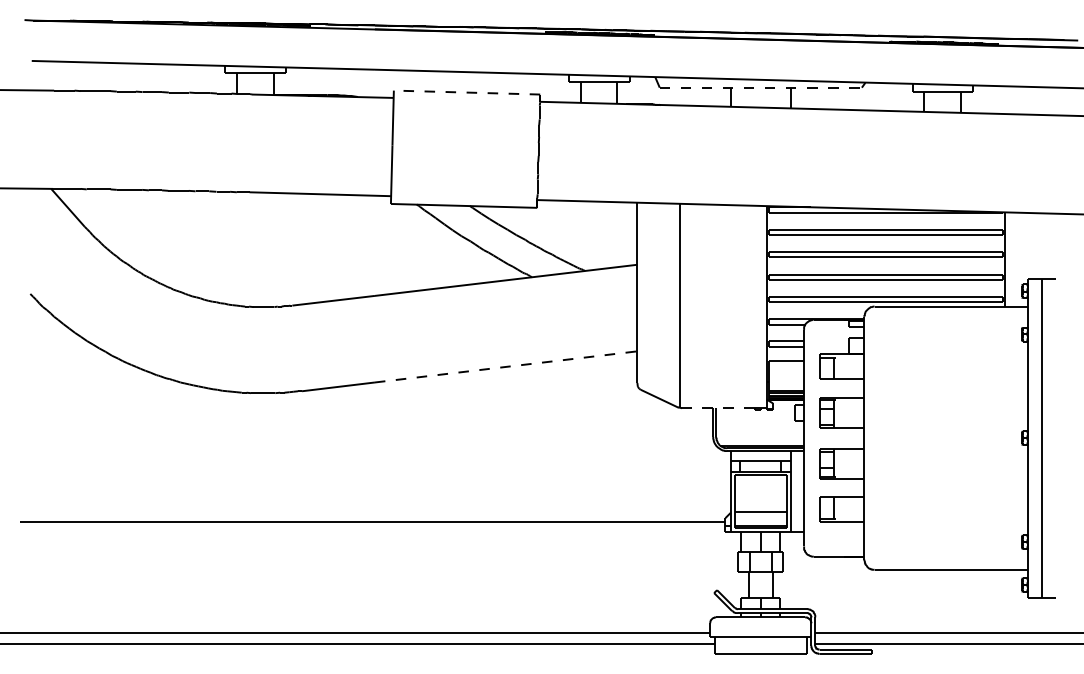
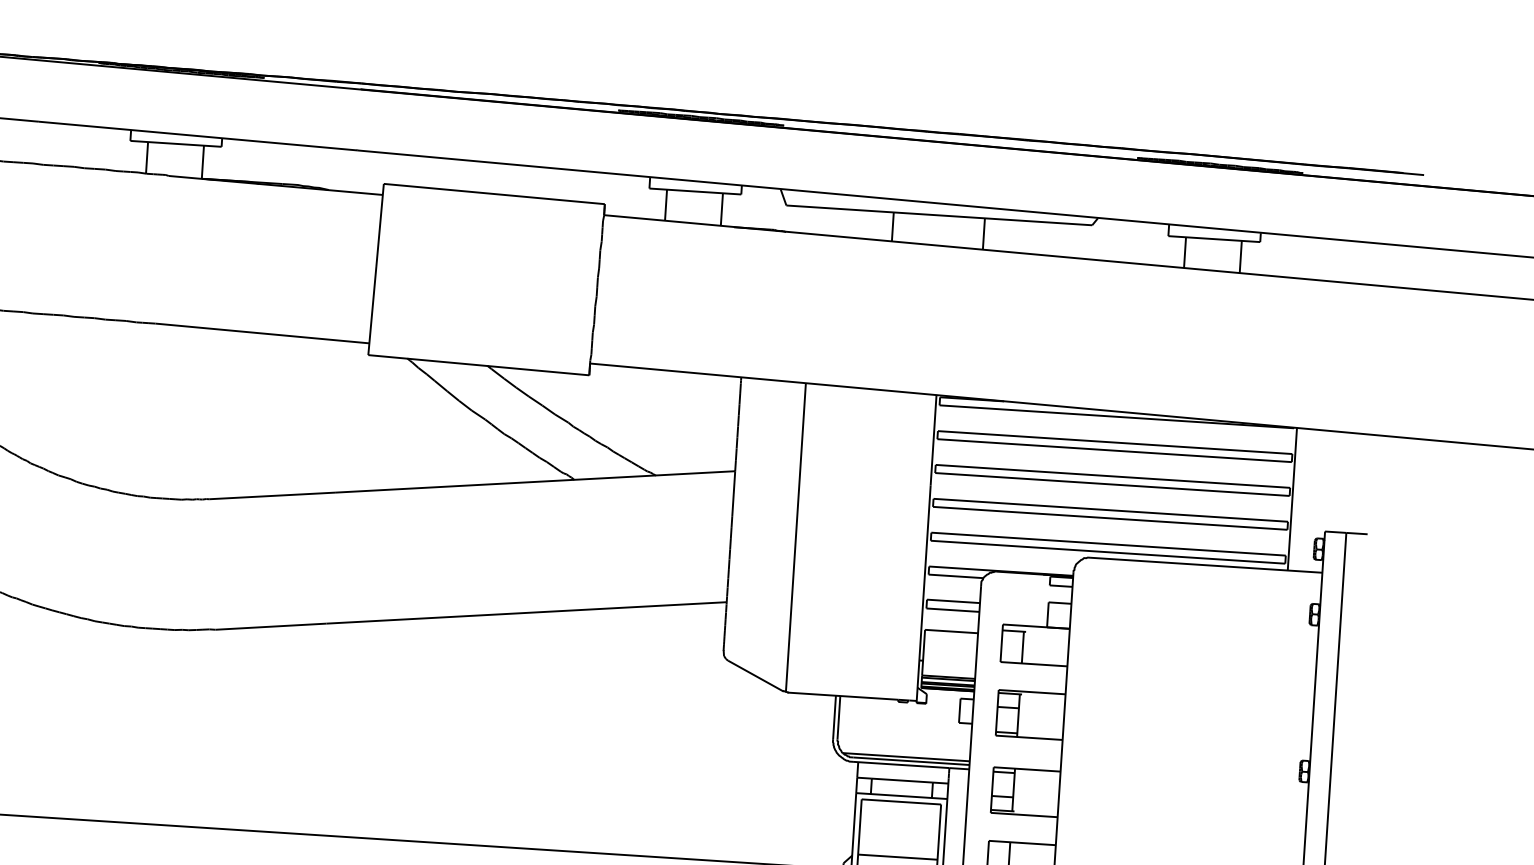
line: (761, 87) -> (940, 215), dashed -> solid
line: (466, 92) -> (493, 193), dashed -> solid
line: (506, 366) -> (527, 612), dashed -> solid
line: (717, 408) -> (842, 696), dashed -> solid

